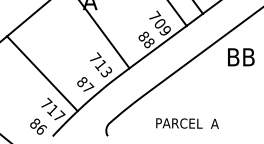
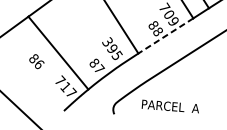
line: (158, 47) -> (166, 36), solid -> dashed
text: (100, 64) -> (112, 48), 713 -> 395
text: (187, 123) -> (170, 106), moved
text: (38, 126) -> (36, 61), moved

